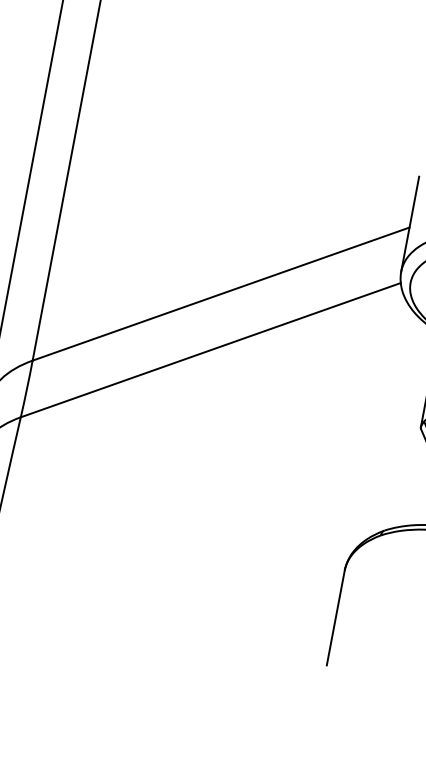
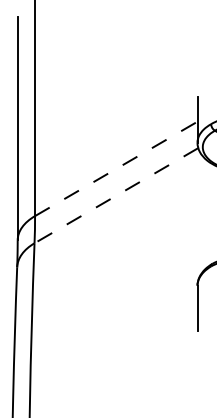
line: (221, 293) -> (116, 168), solid -> dashed
line: (211, 349) -> (116, 195), solid -> dashed

